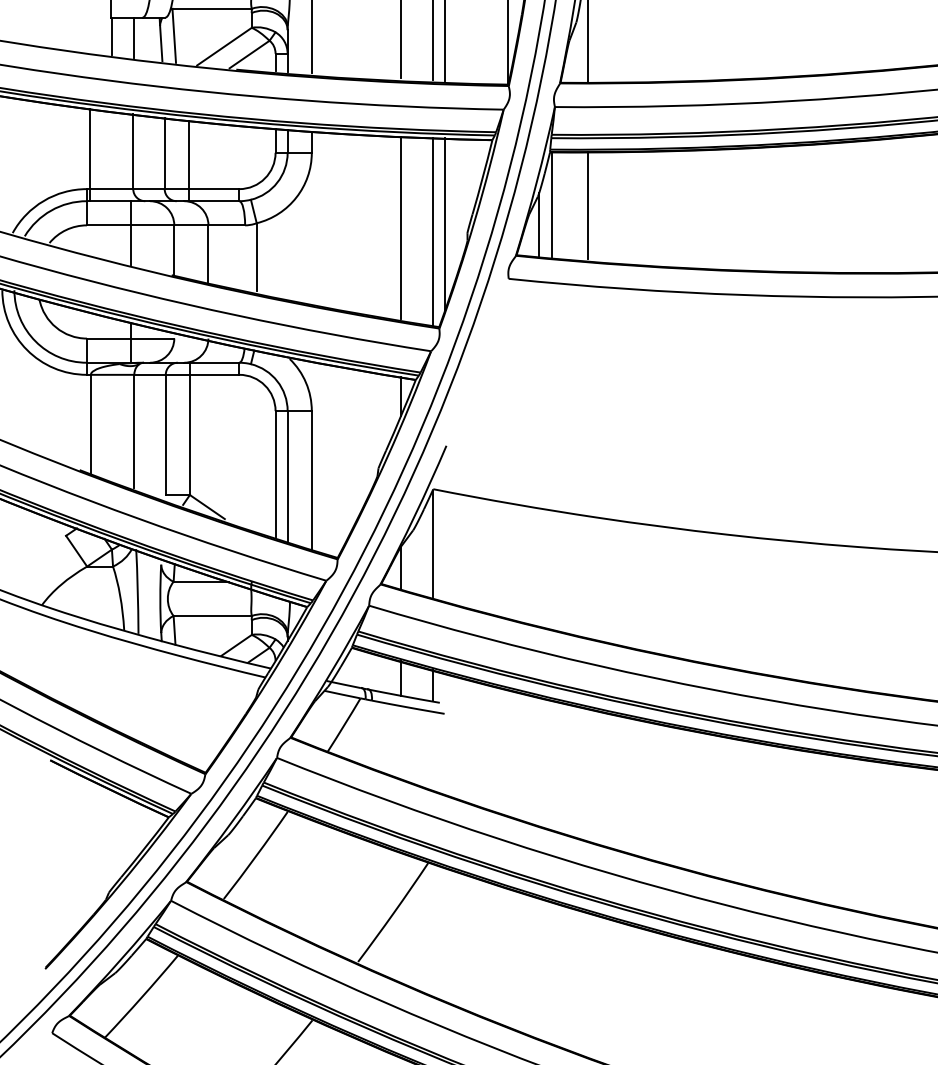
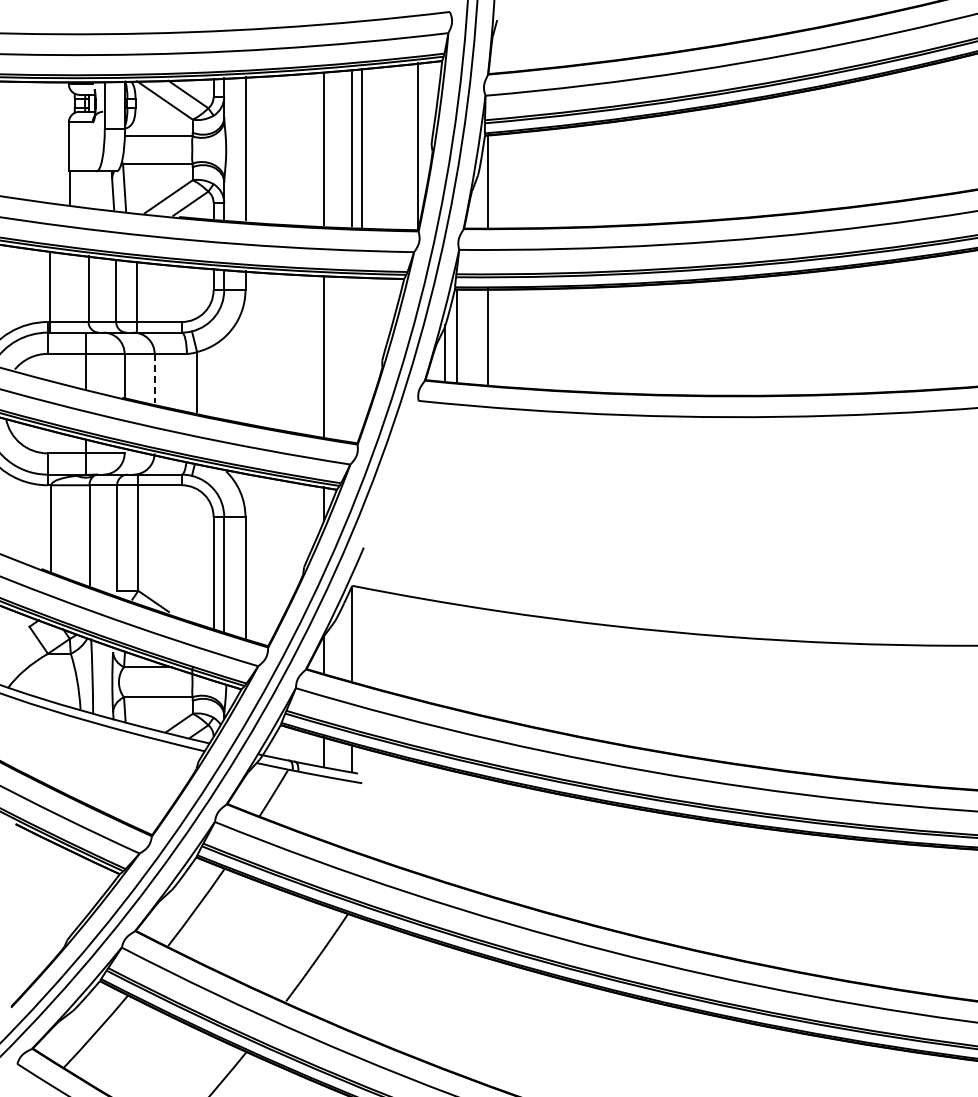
line: (134, 37) -> (89, 188), removed
line: (444, 224) -> (362, 353), removed
line: (432, 231) -> (351, 359), removed
line: (208, 253) -> (154, 378), solid -> dashed

